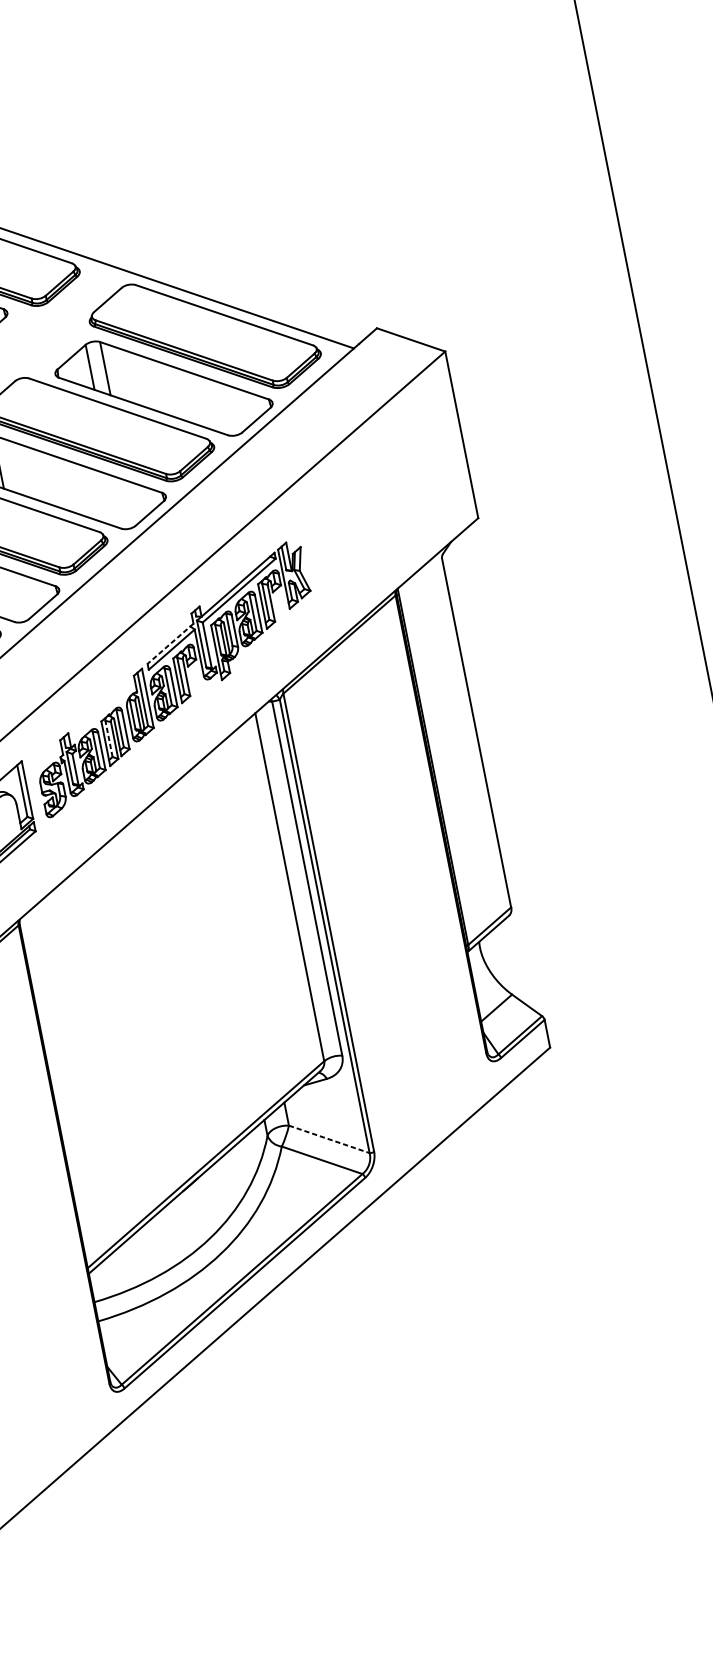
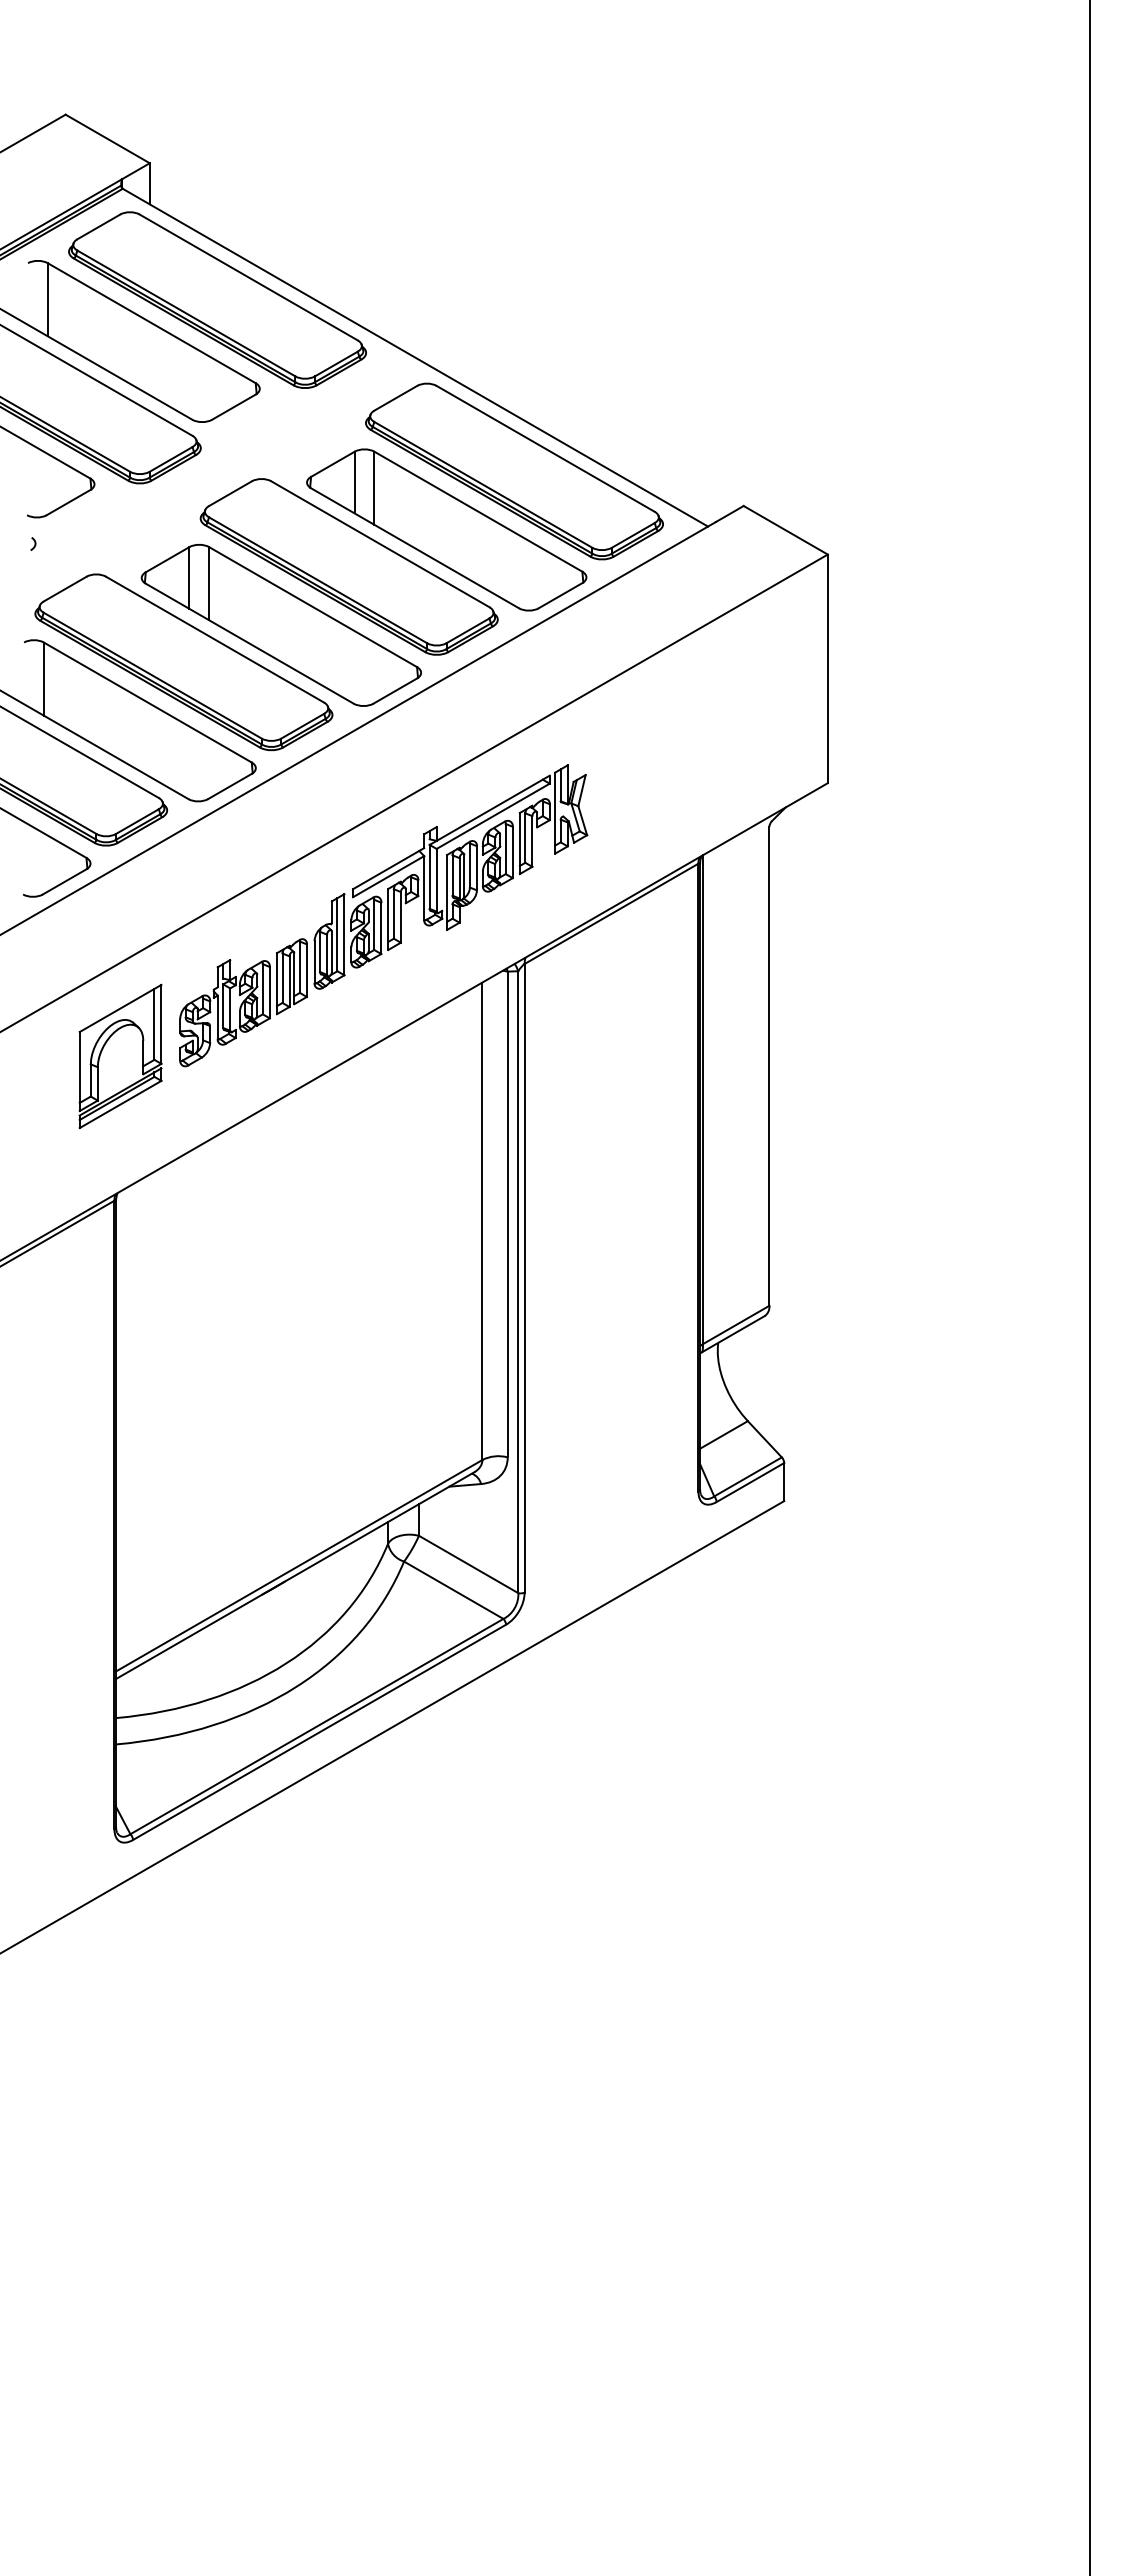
line: (170, 643) -> (388, 868), dashed -> solid
line: (109, 739) -> (282, 978), dashed -> solid
line: (329, 1139) -> (469, 1564), dashed -> solid

